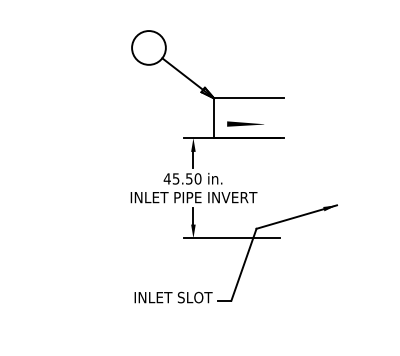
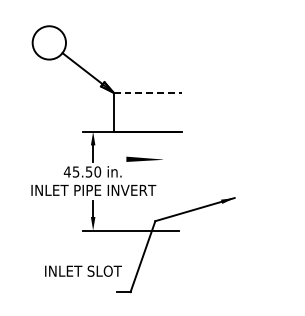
line: (248, 98) -> (147, 92), solid -> dashed
part: (245, 123) -> (144, 158), moved
text: (173, 297) -> (83, 271), moved

